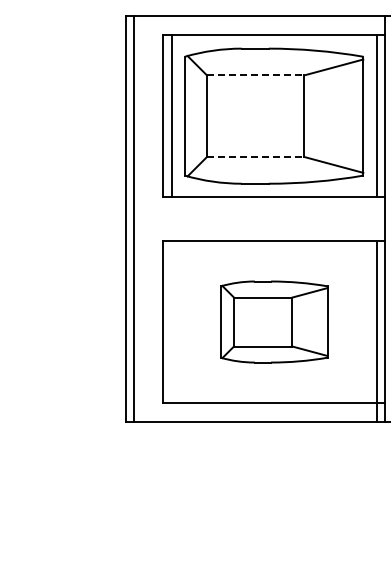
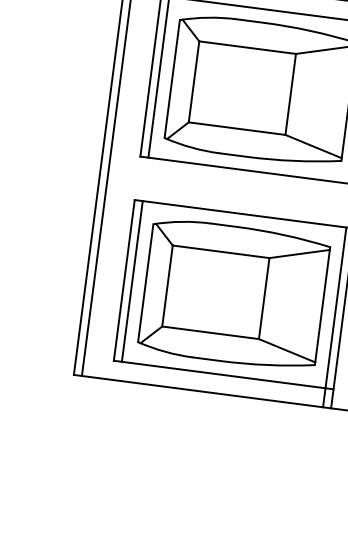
line: (255, 75) -> (247, 47), dashed -> solid
line: (255, 157) -> (236, 129), dashed -> solid
part: (274, 321) -> (234, 294), size x1.67
line: (171, 322) -> (132, 281), added

